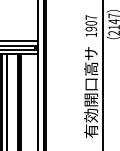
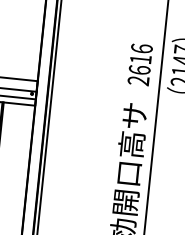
text: (91, 26) -> (140, 65), 1907 -> 2616

